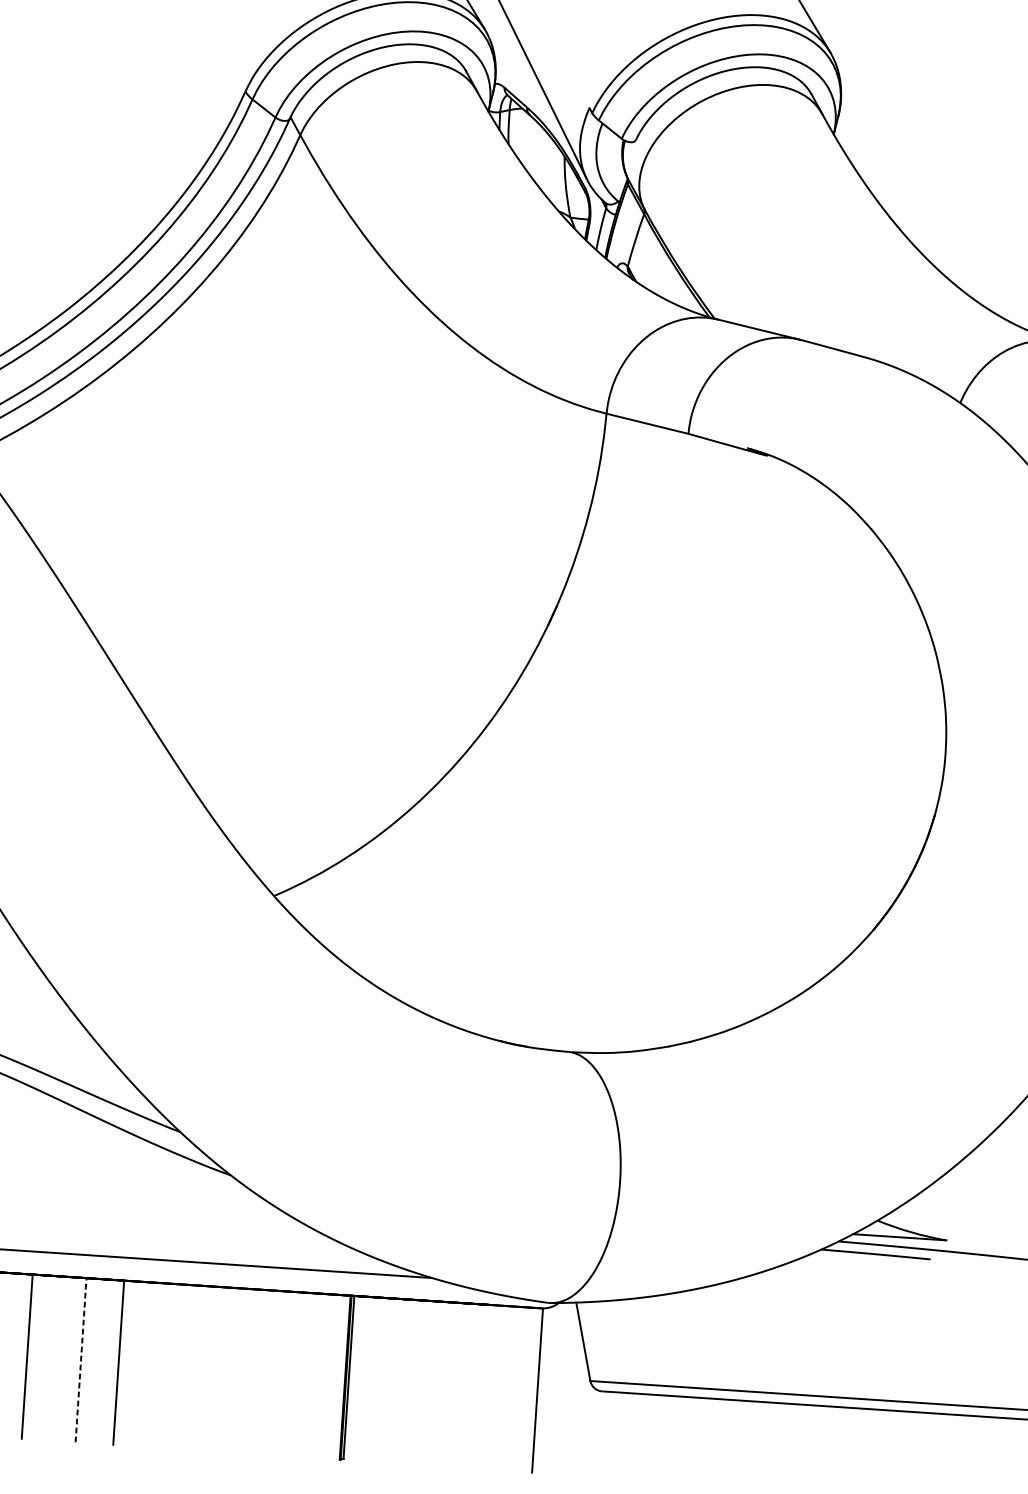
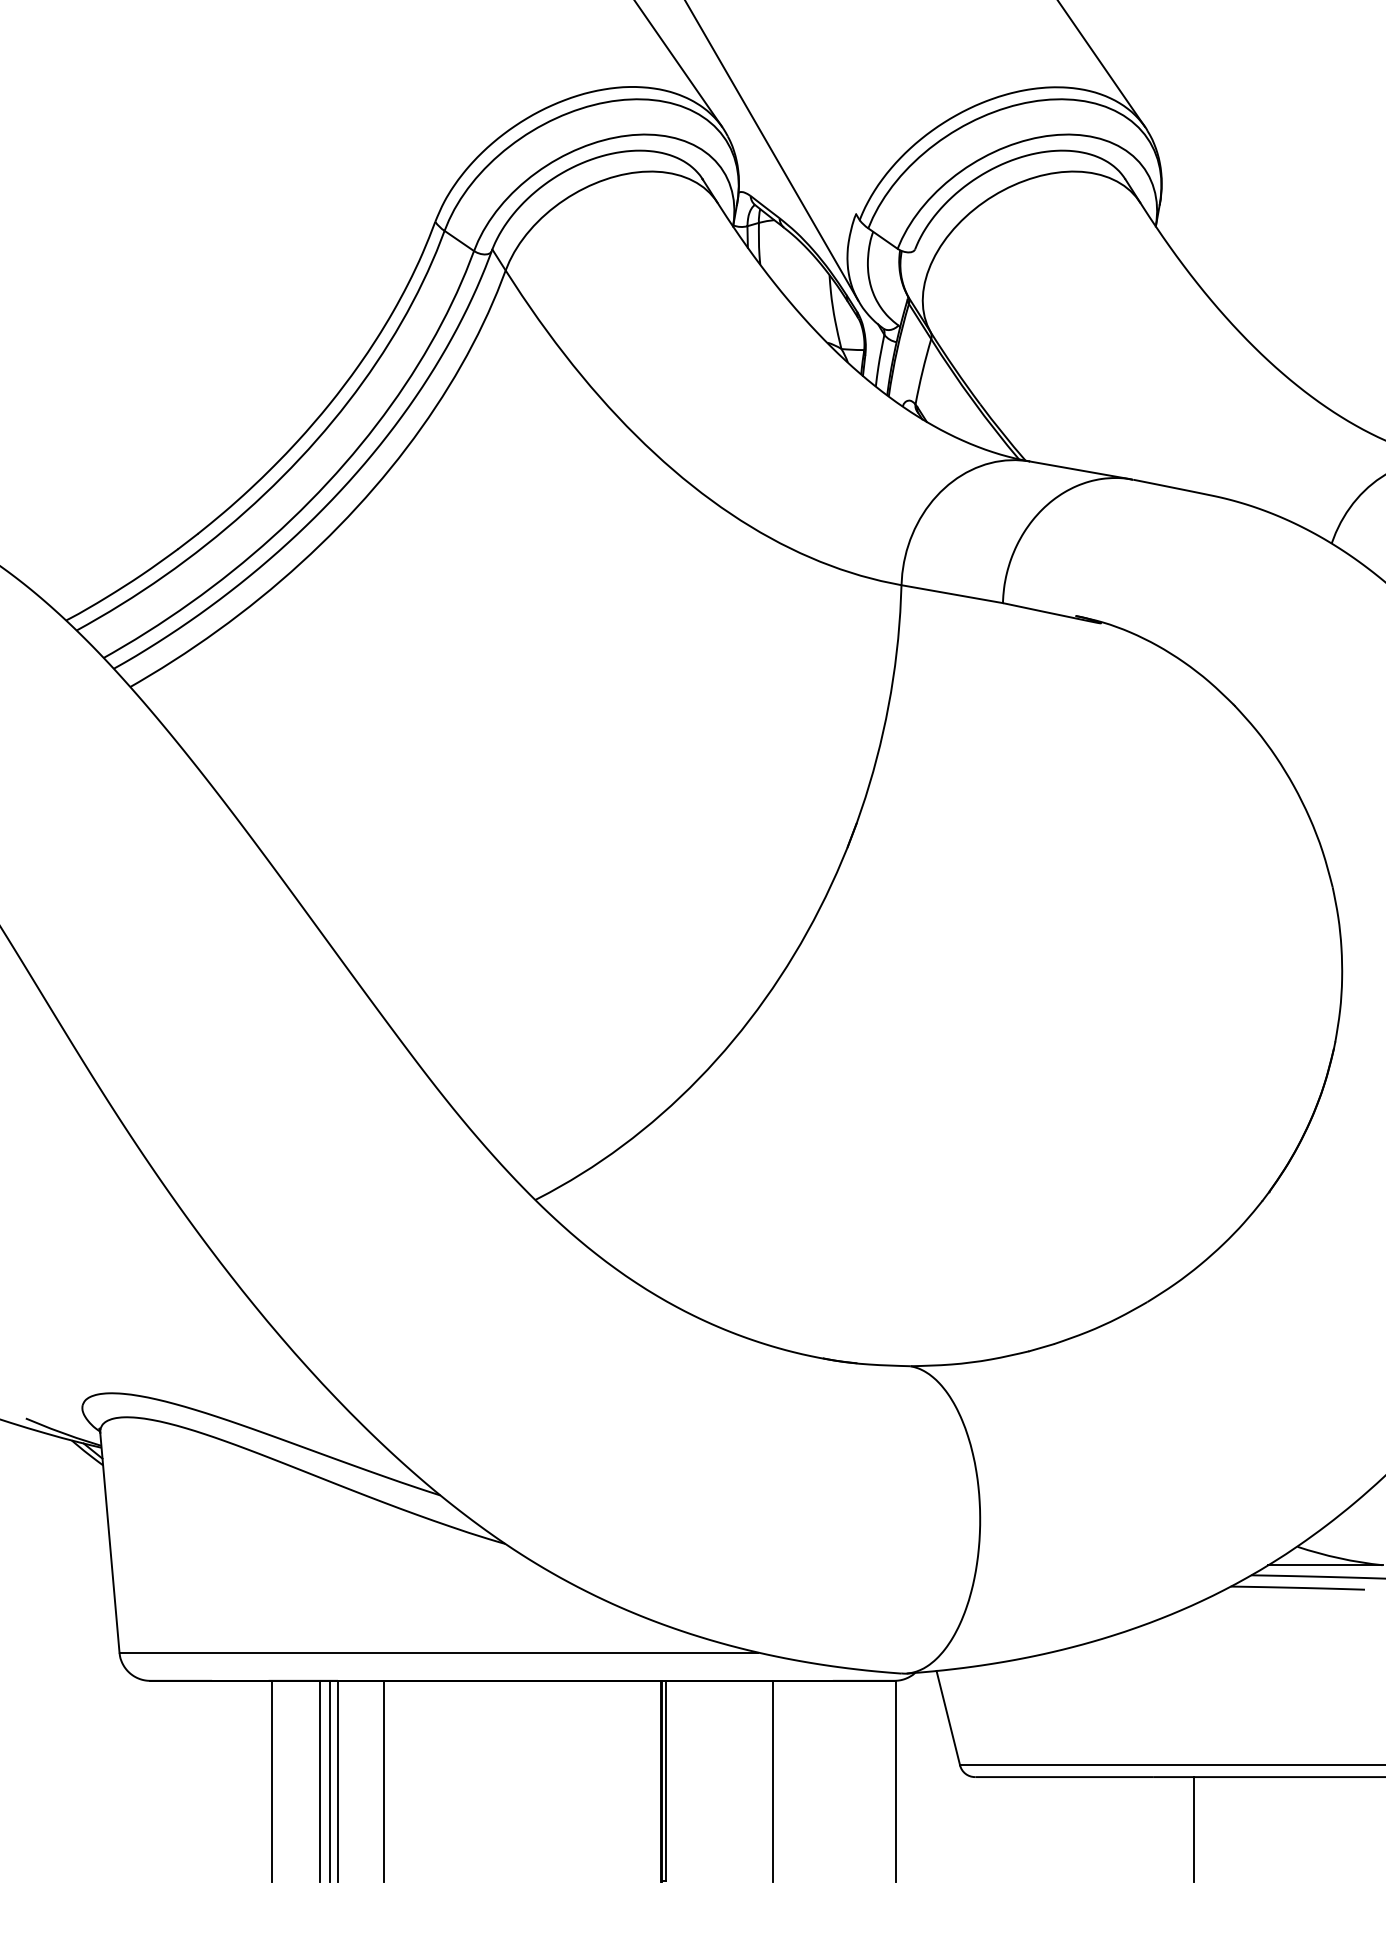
line: (67, 1358) -> (320, 1780), added
line: (75, 1359) -> (330, 1780), added
line: (80, 1359) -> (337, 1780), dashed -> solid
line: (437, 1383) -> (773, 1780), added
line: (778, 1446) -> (1194, 1829), added

